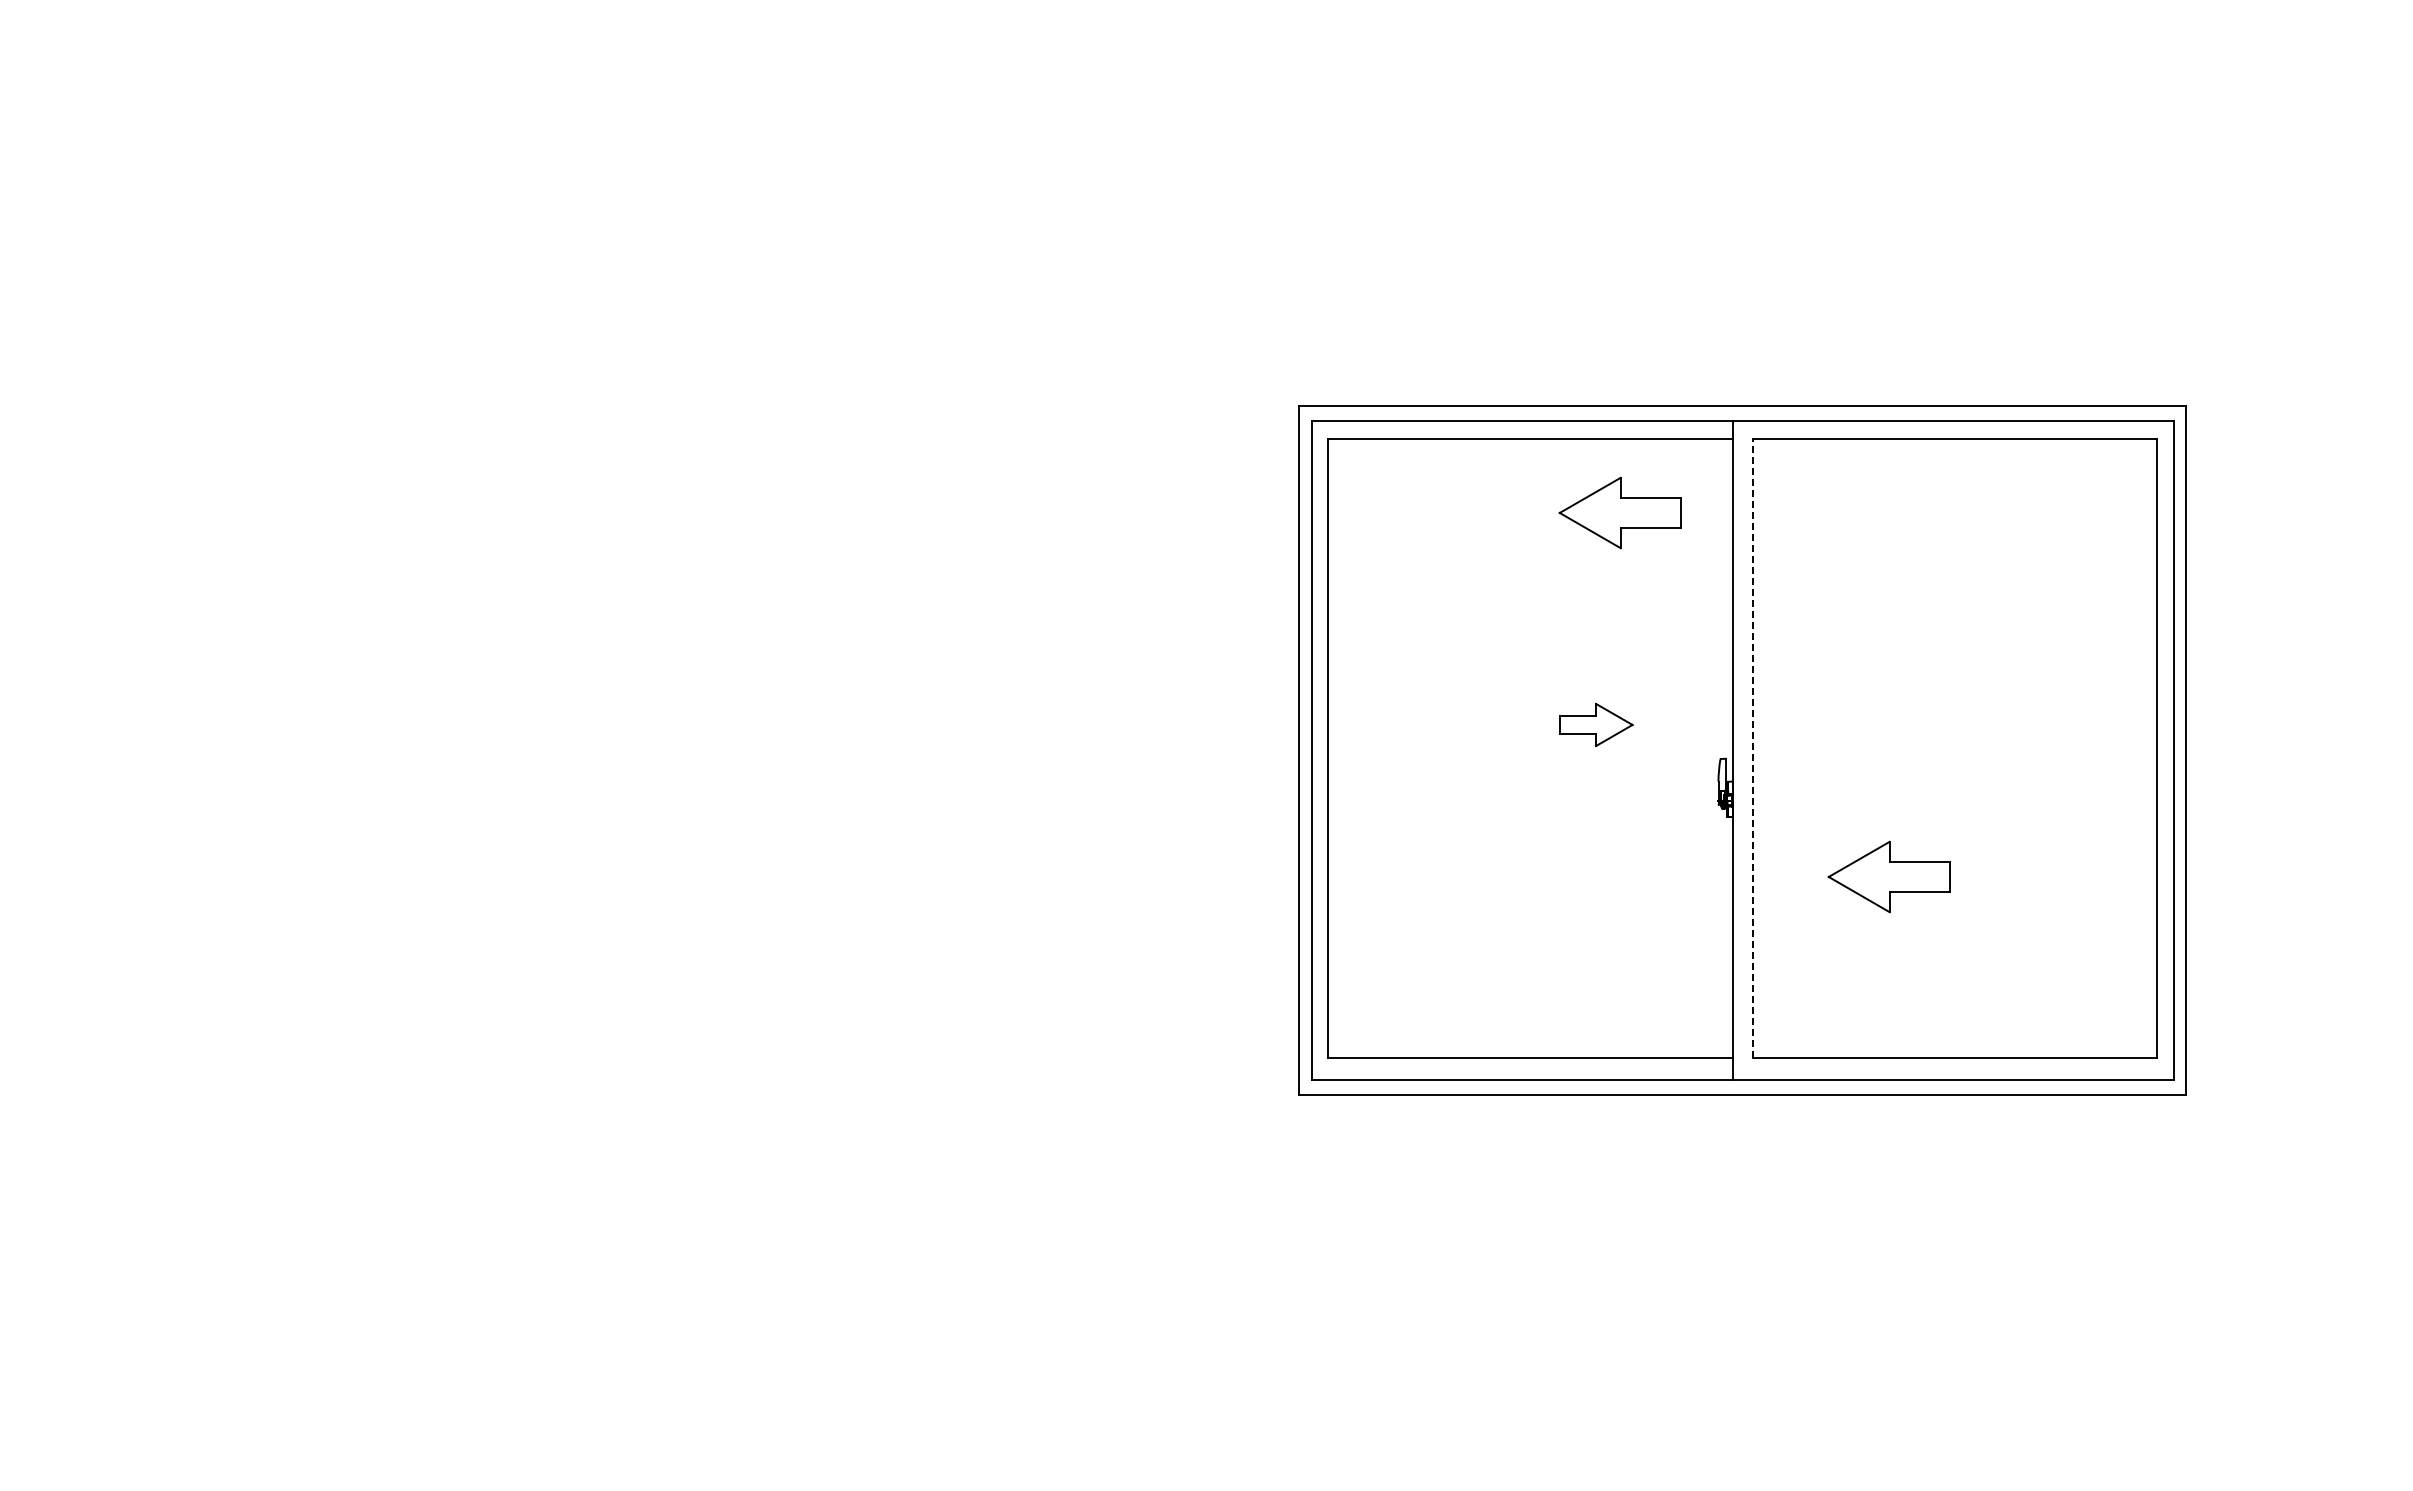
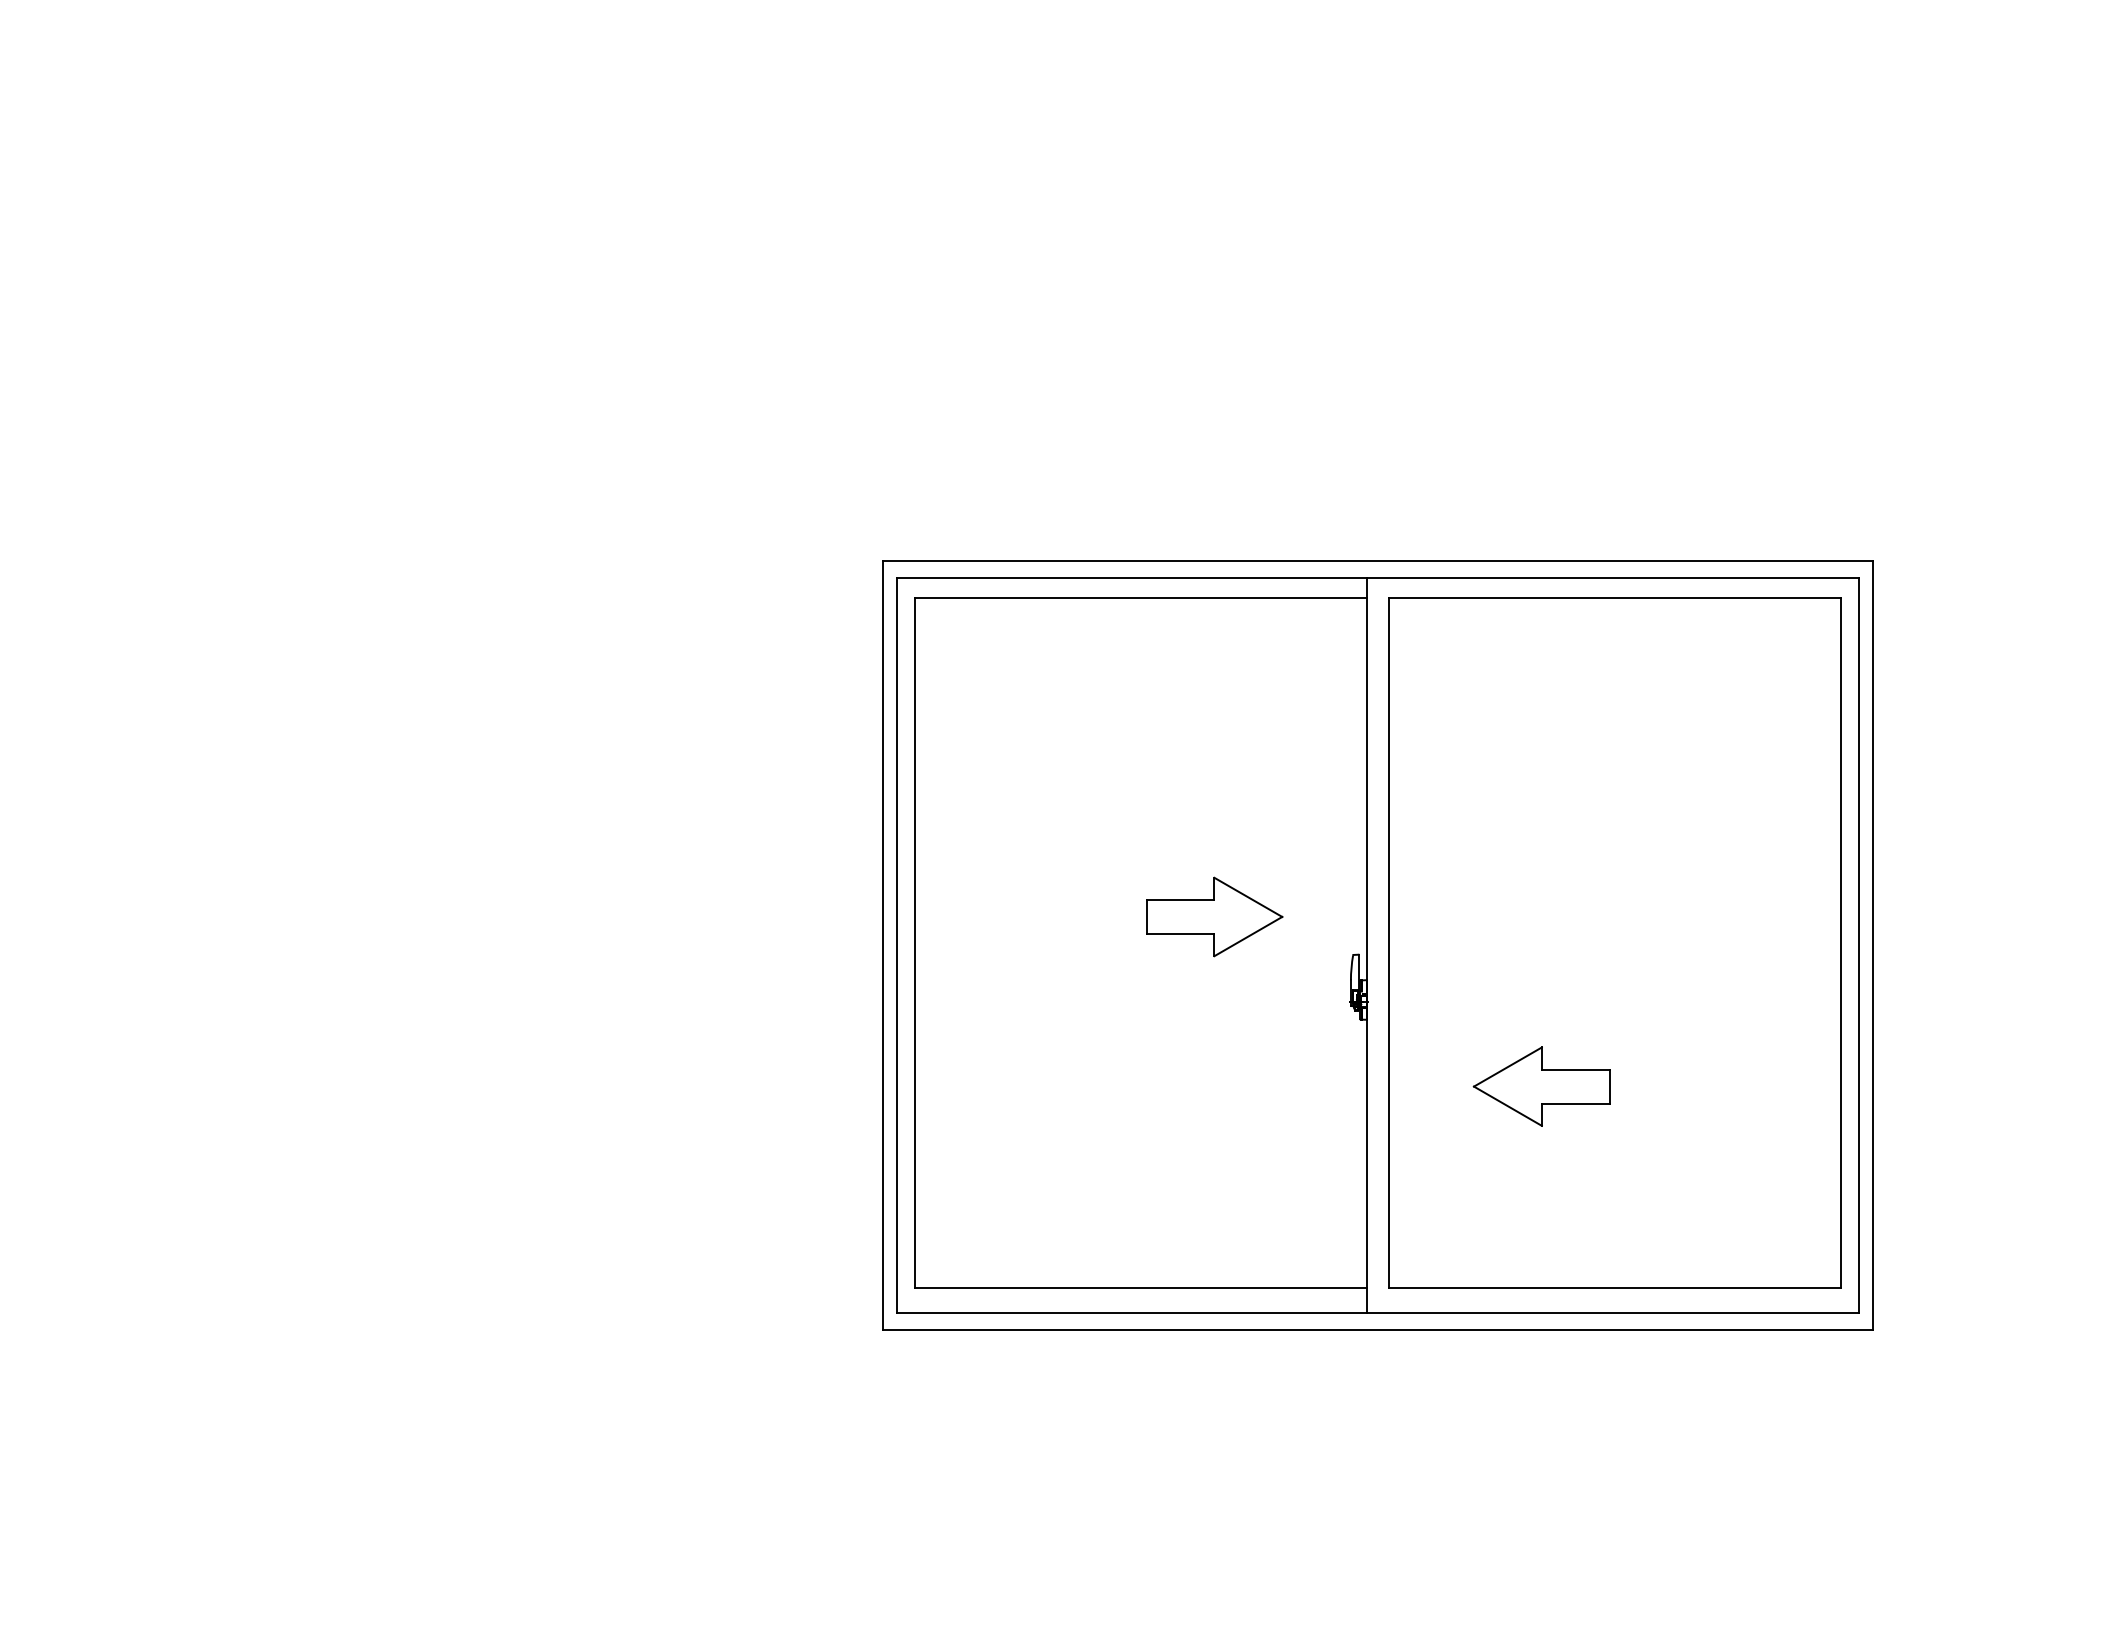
part: (1619, 512) -> (1240, 679), removed
part: (1595, 724) -> (1213, 916), size x1.67
line: (1752, 747) -> (1388, 942), dashed -> solid

